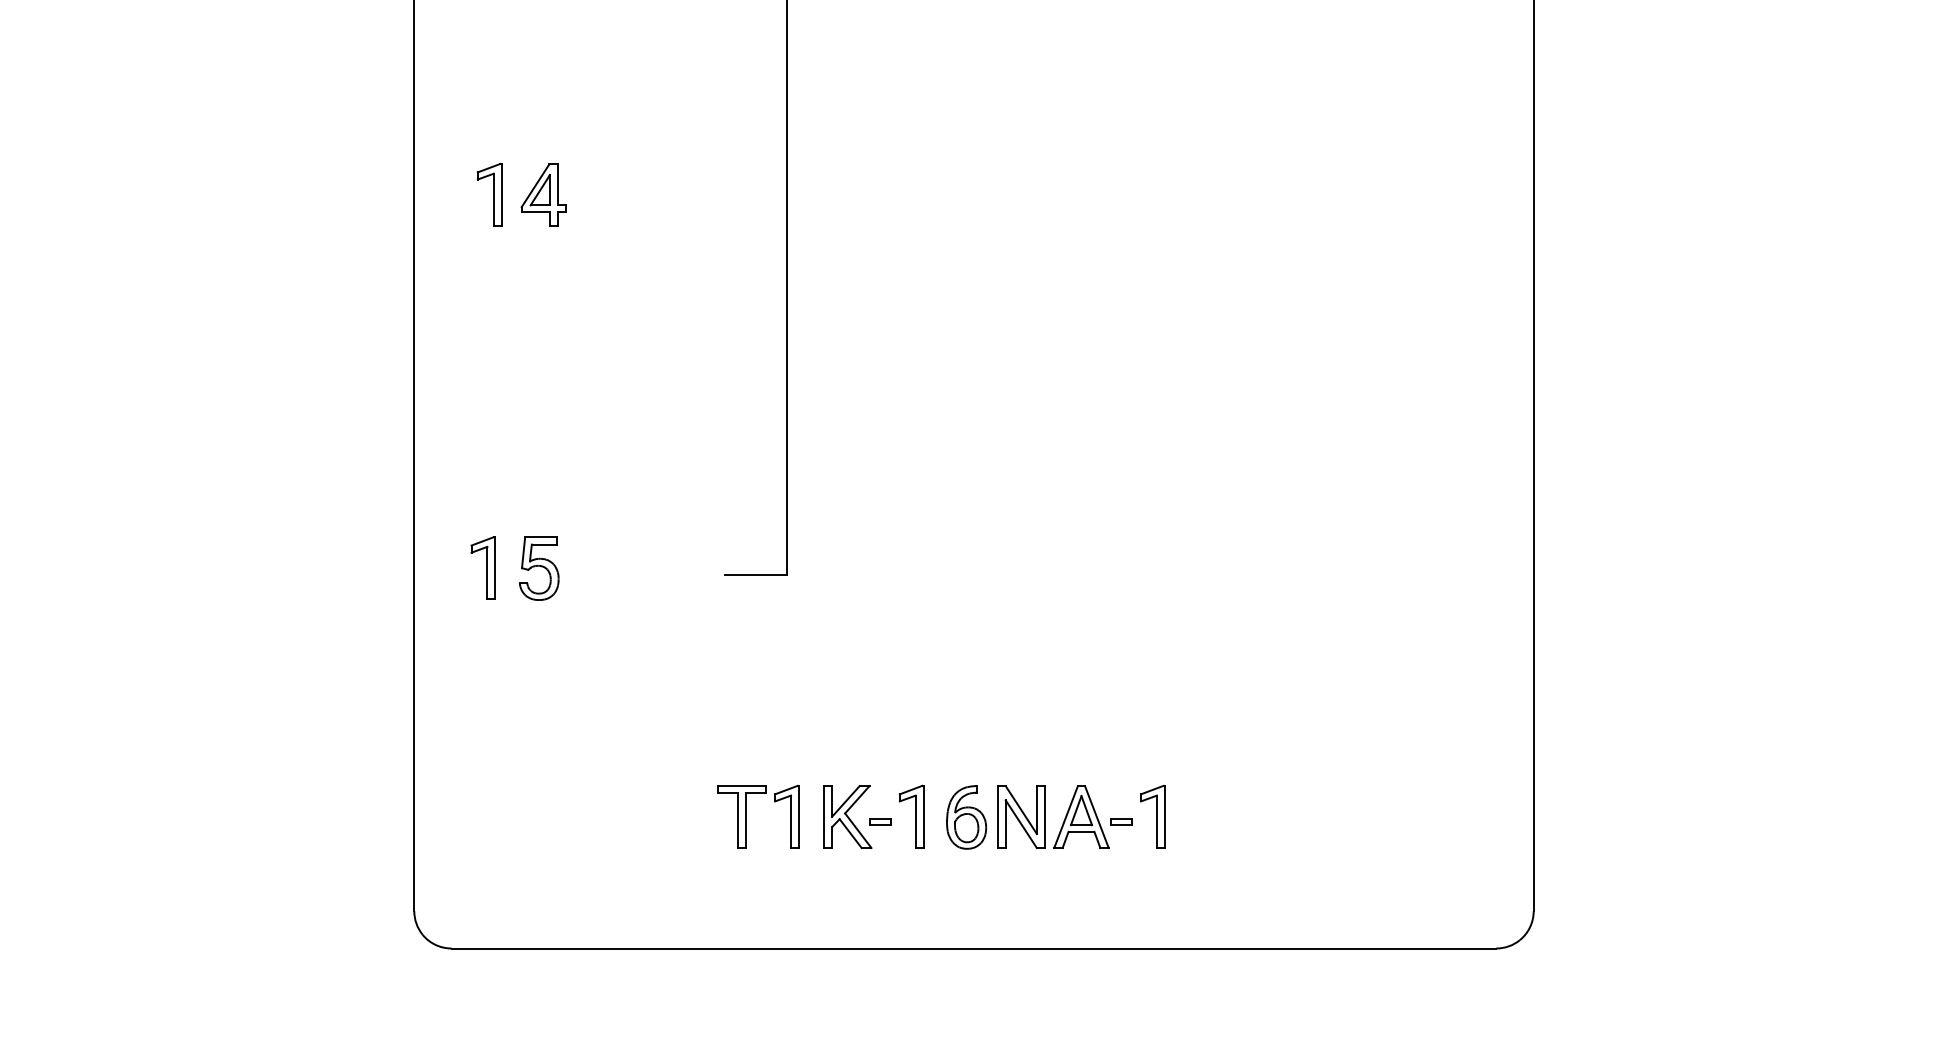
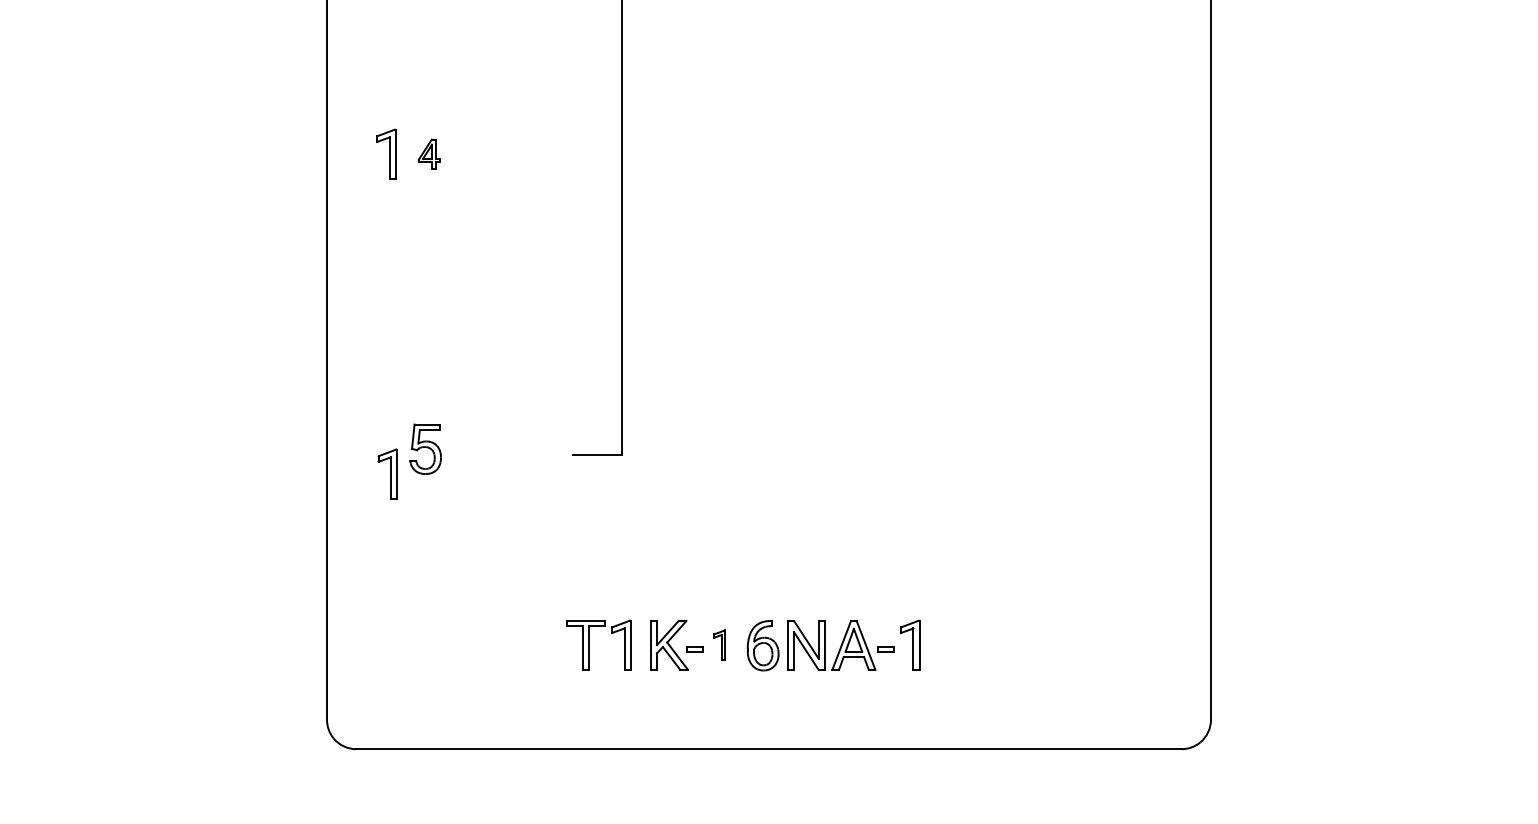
part: (543, 194) -> (429, 153), size x0.6
part: (482, 567) -> (387, 473), moved
part: (911, 816) -> (719, 644), size x0.6

